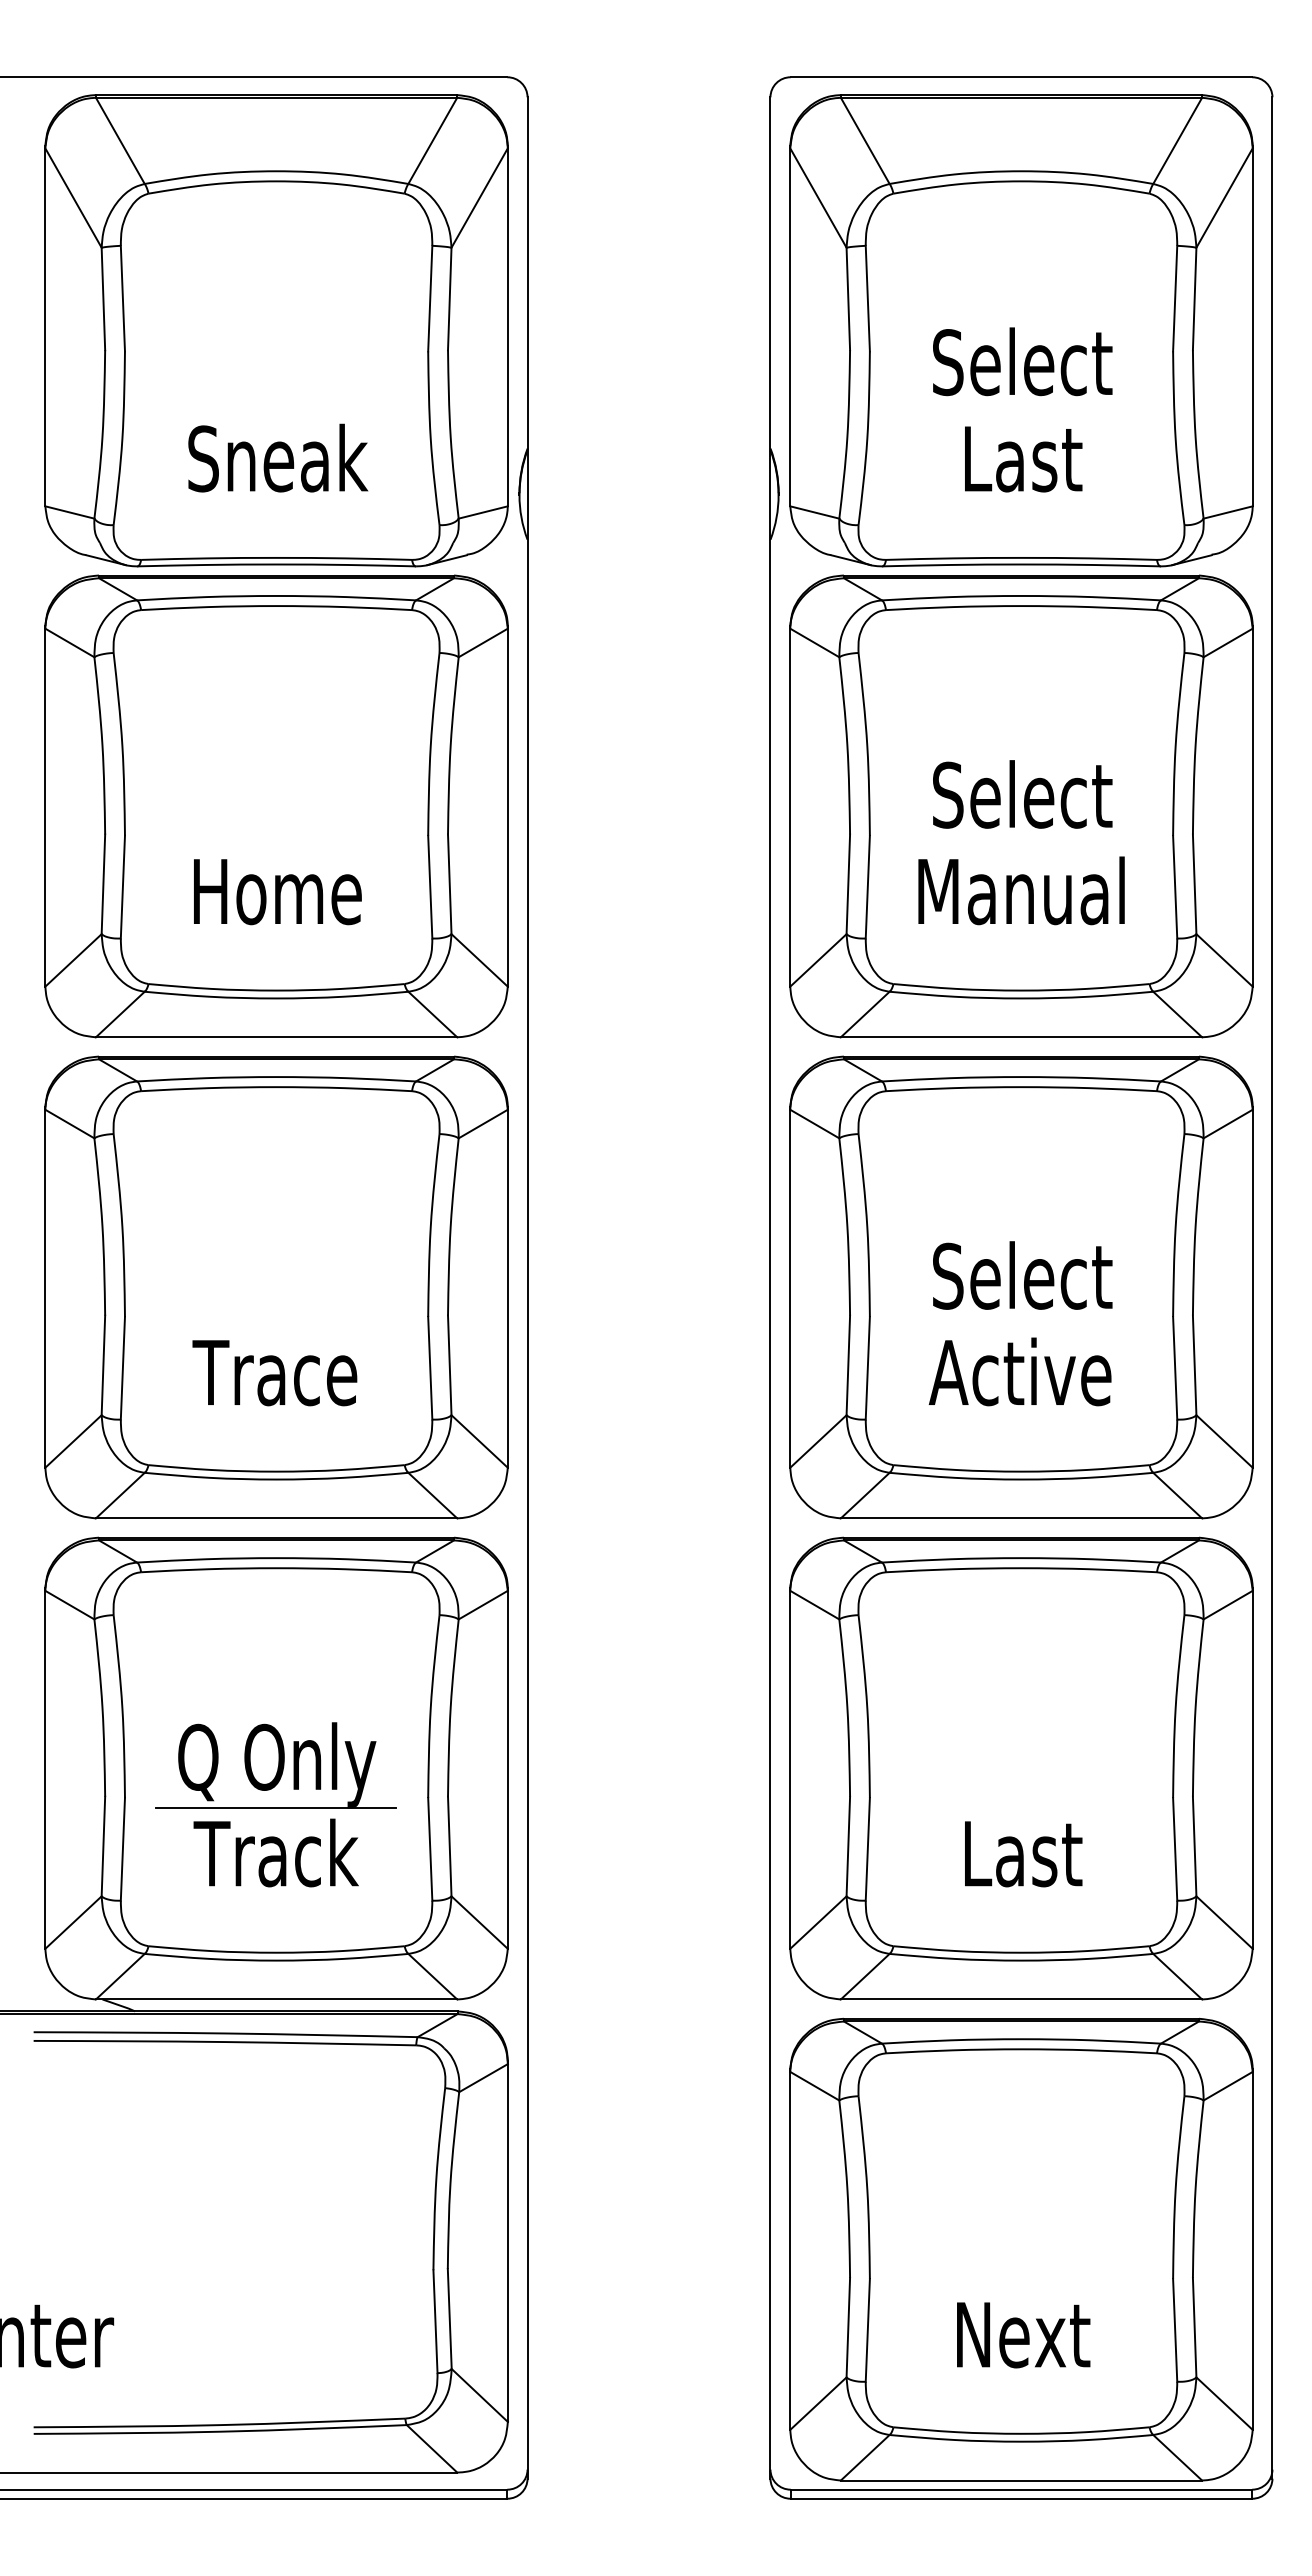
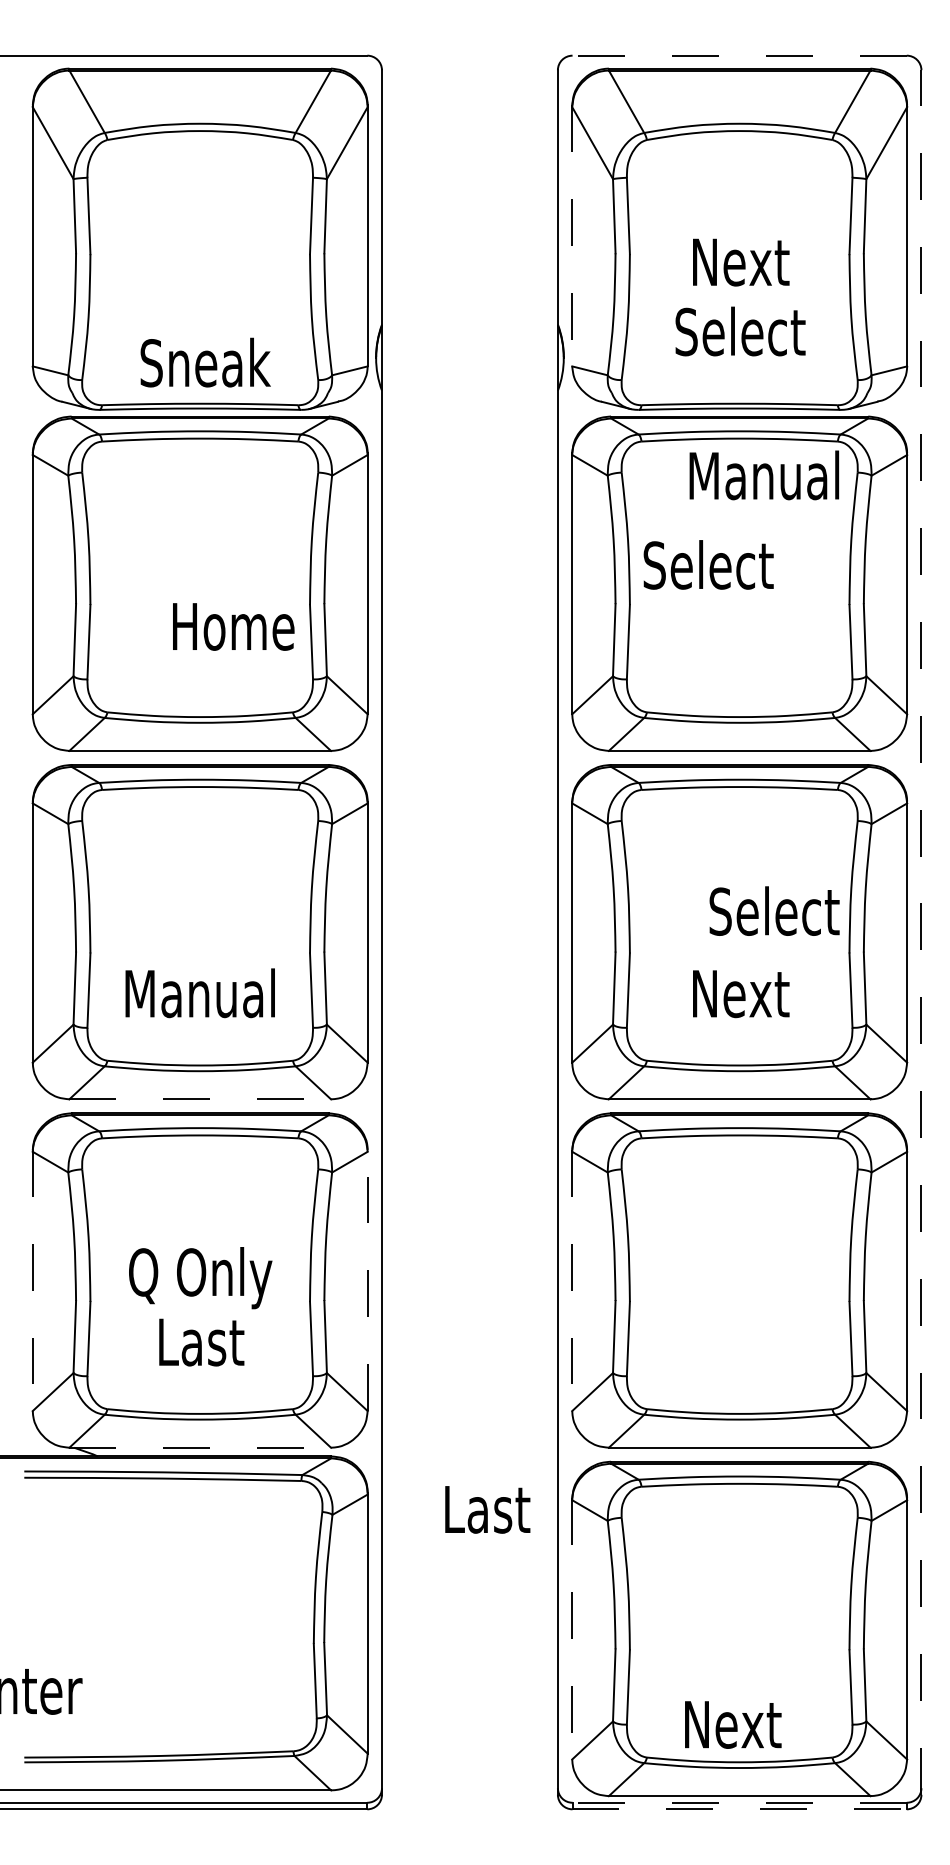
line: (1021, 77) -> (739, 55), solid -> dashed
line: (790, 326) -> (572, 236), solid -> dashed
text: (1022, 361) -> (740, 261), Select -> Next
text: (278, 457) -> (205, 362), moved
text: (1022, 457) -> (740, 331), Last -> Select
text: (1022, 794) -> (708, 564), moved
text: (1021, 890) -> (764, 475), moved
text: (277, 892) -> (233, 627), moved
text: (1022, 1275) -> (774, 911), moved
line: (1272, 1287) -> (921, 932), solid -> dashed
text: (276, 1371) -> (200, 992), Trace -> Manual
text: (1019, 1371) -> (738, 992), Active -> Next
line: (276, 1518) -> (200, 1099), solid -> dashed
line: (507, 1768) -> (367, 1280), solid -> dashed
line: (45, 1769) -> (32, 1281), solid -> dashed
line: (790, 1769) -> (572, 1281), solid -> dashed
line: (276, 1808) -> (200, 1309), removed
text: (275, 1852) -> (199, 1341), Track -> Last
text: (1023, 1854) -> (487, 1510), moved
line: (276, 1999) -> (200, 1447), solid -> dashed
line: (790, 2250) -> (572, 1629), solid -> dashed
text: (1023, 2335) -> (733, 1725), moved
line: (1021, 2489) -> (739, 1802), solid -> dashed
line: (1021, 2498) -> (739, 1809), solid -> dashed

